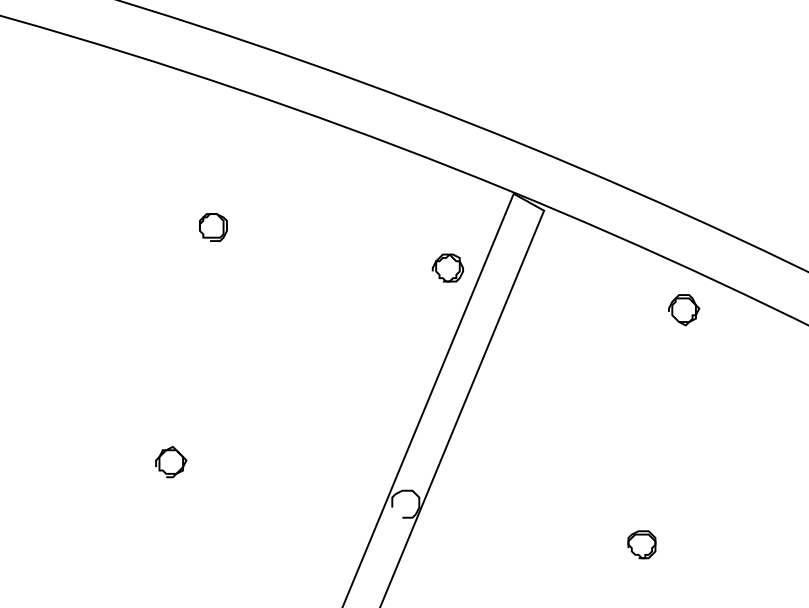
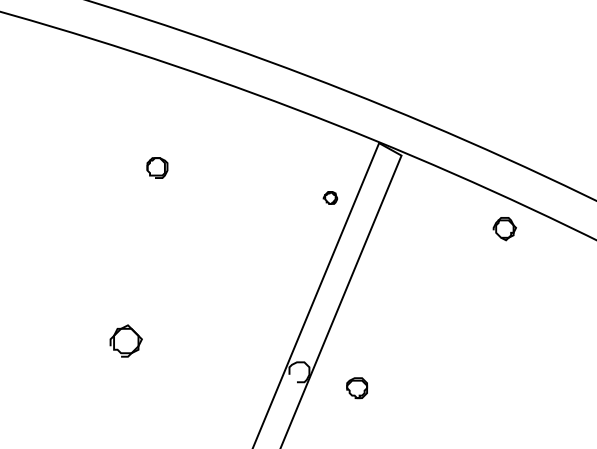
part: (447, 267) -> (330, 197), size x0.6
part: (171, 462) -> (126, 341), size x1.4
part: (641, 544) -> (356, 387), moved

